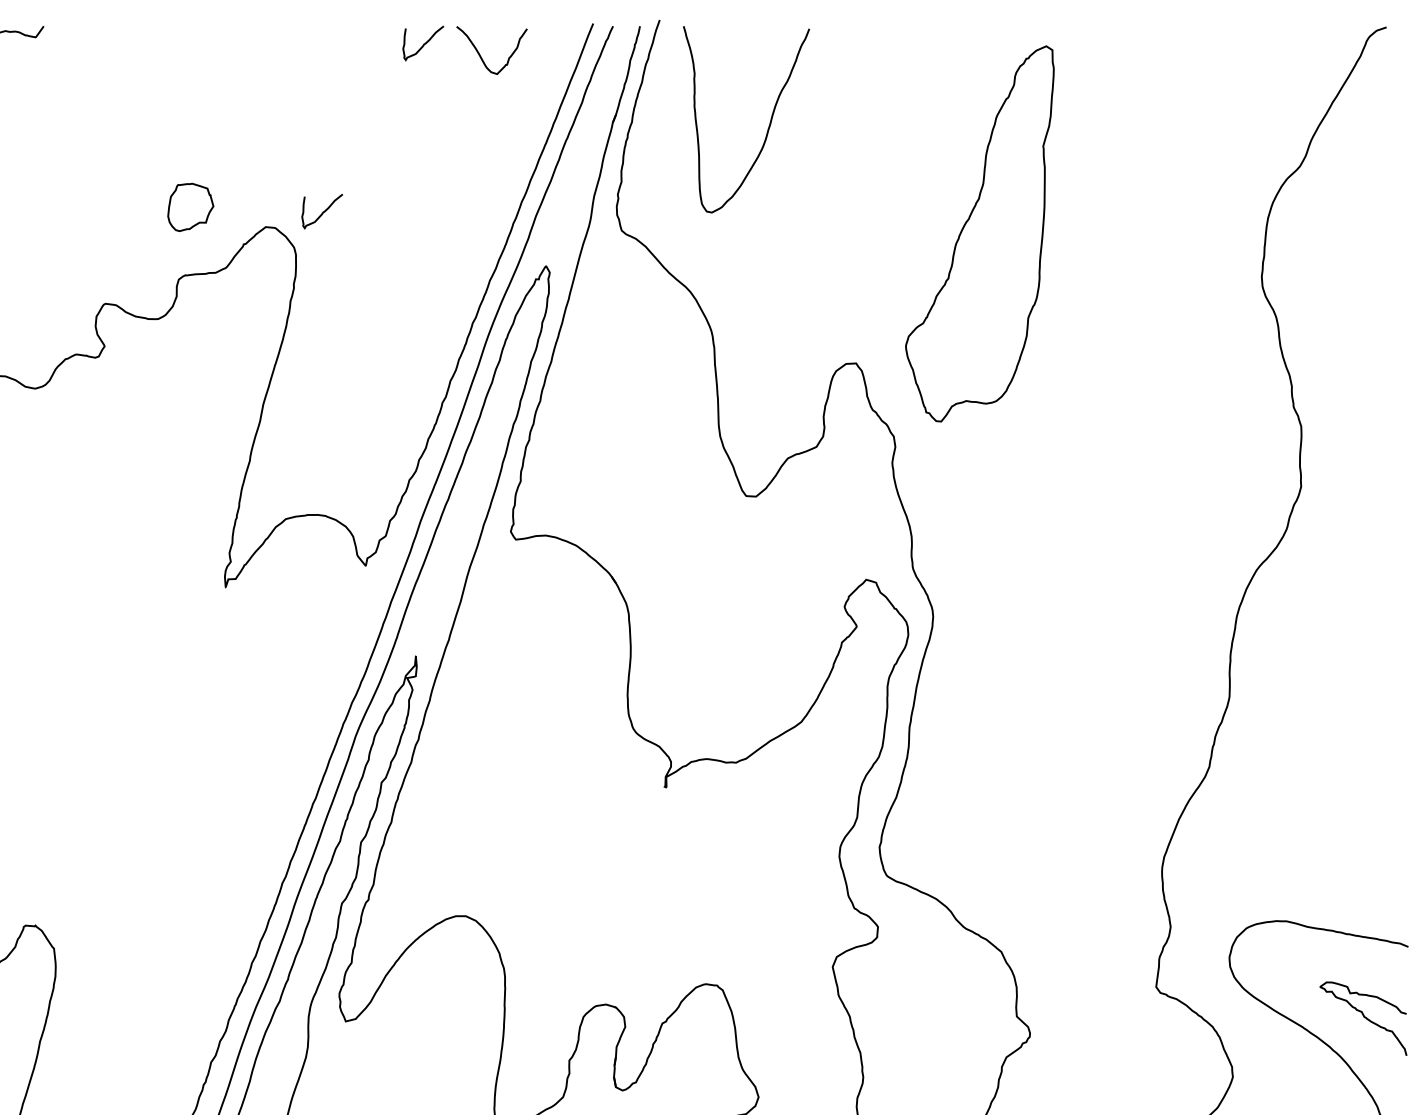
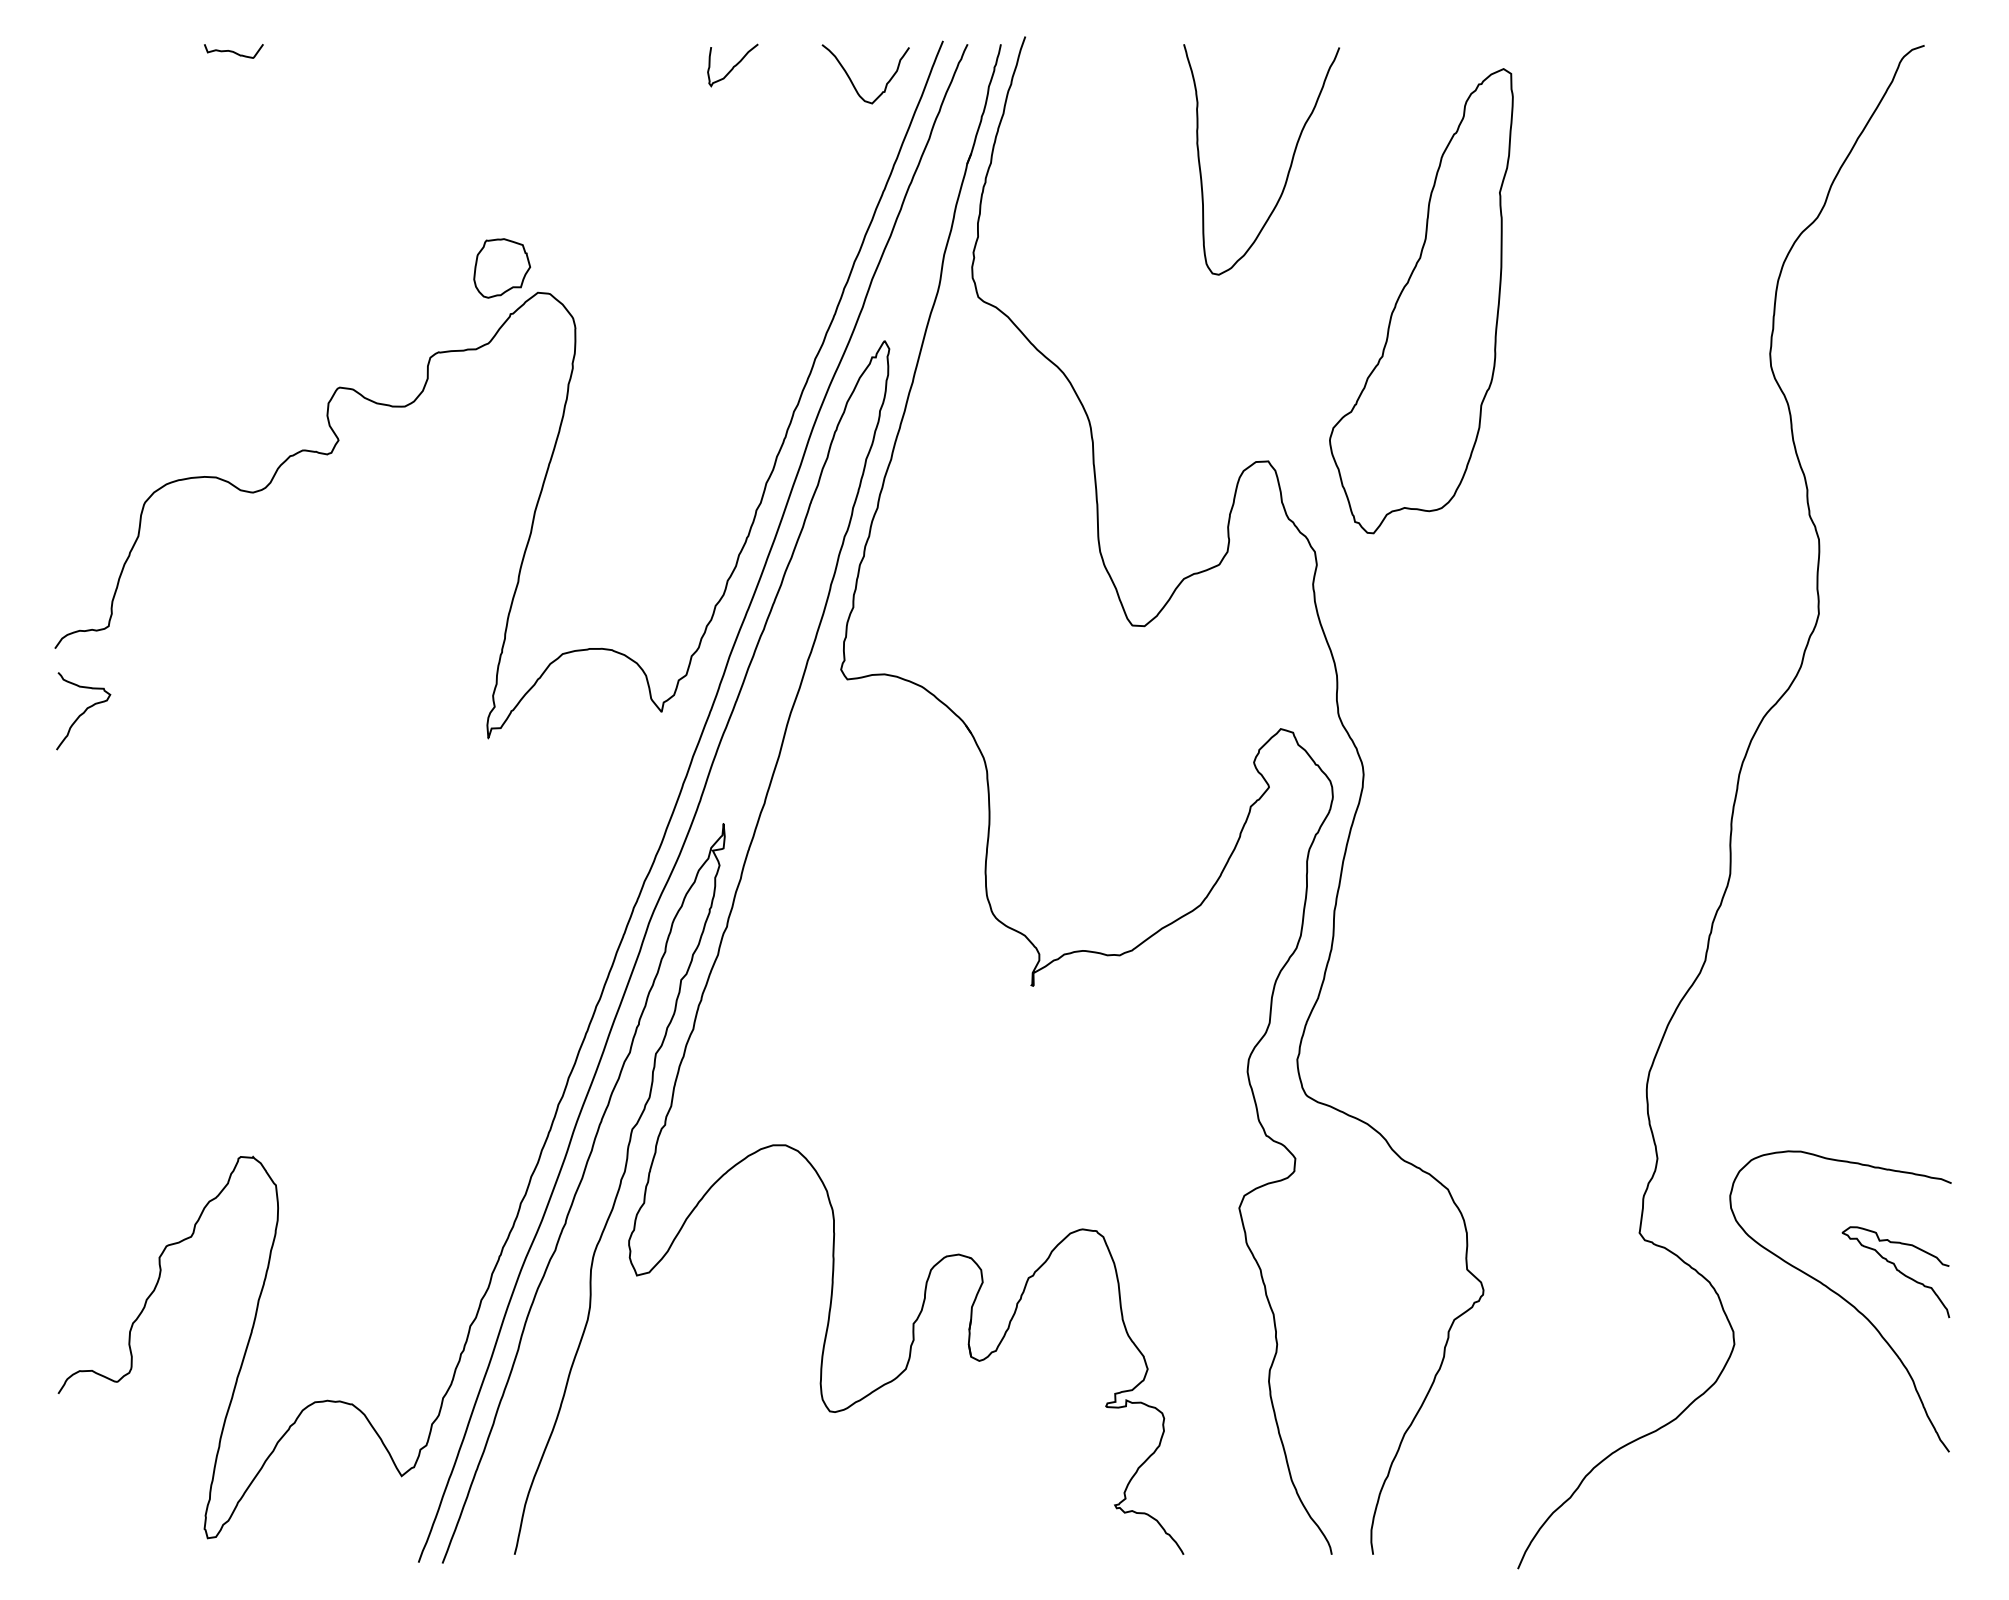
curve: (481, 56) -> (852, 81), moved
curve: (768, 127) -> (1288, 169), moved
part: (191, 207) -> (502, 268), moved
curve: (322, 211) -> (608, 273), removed

